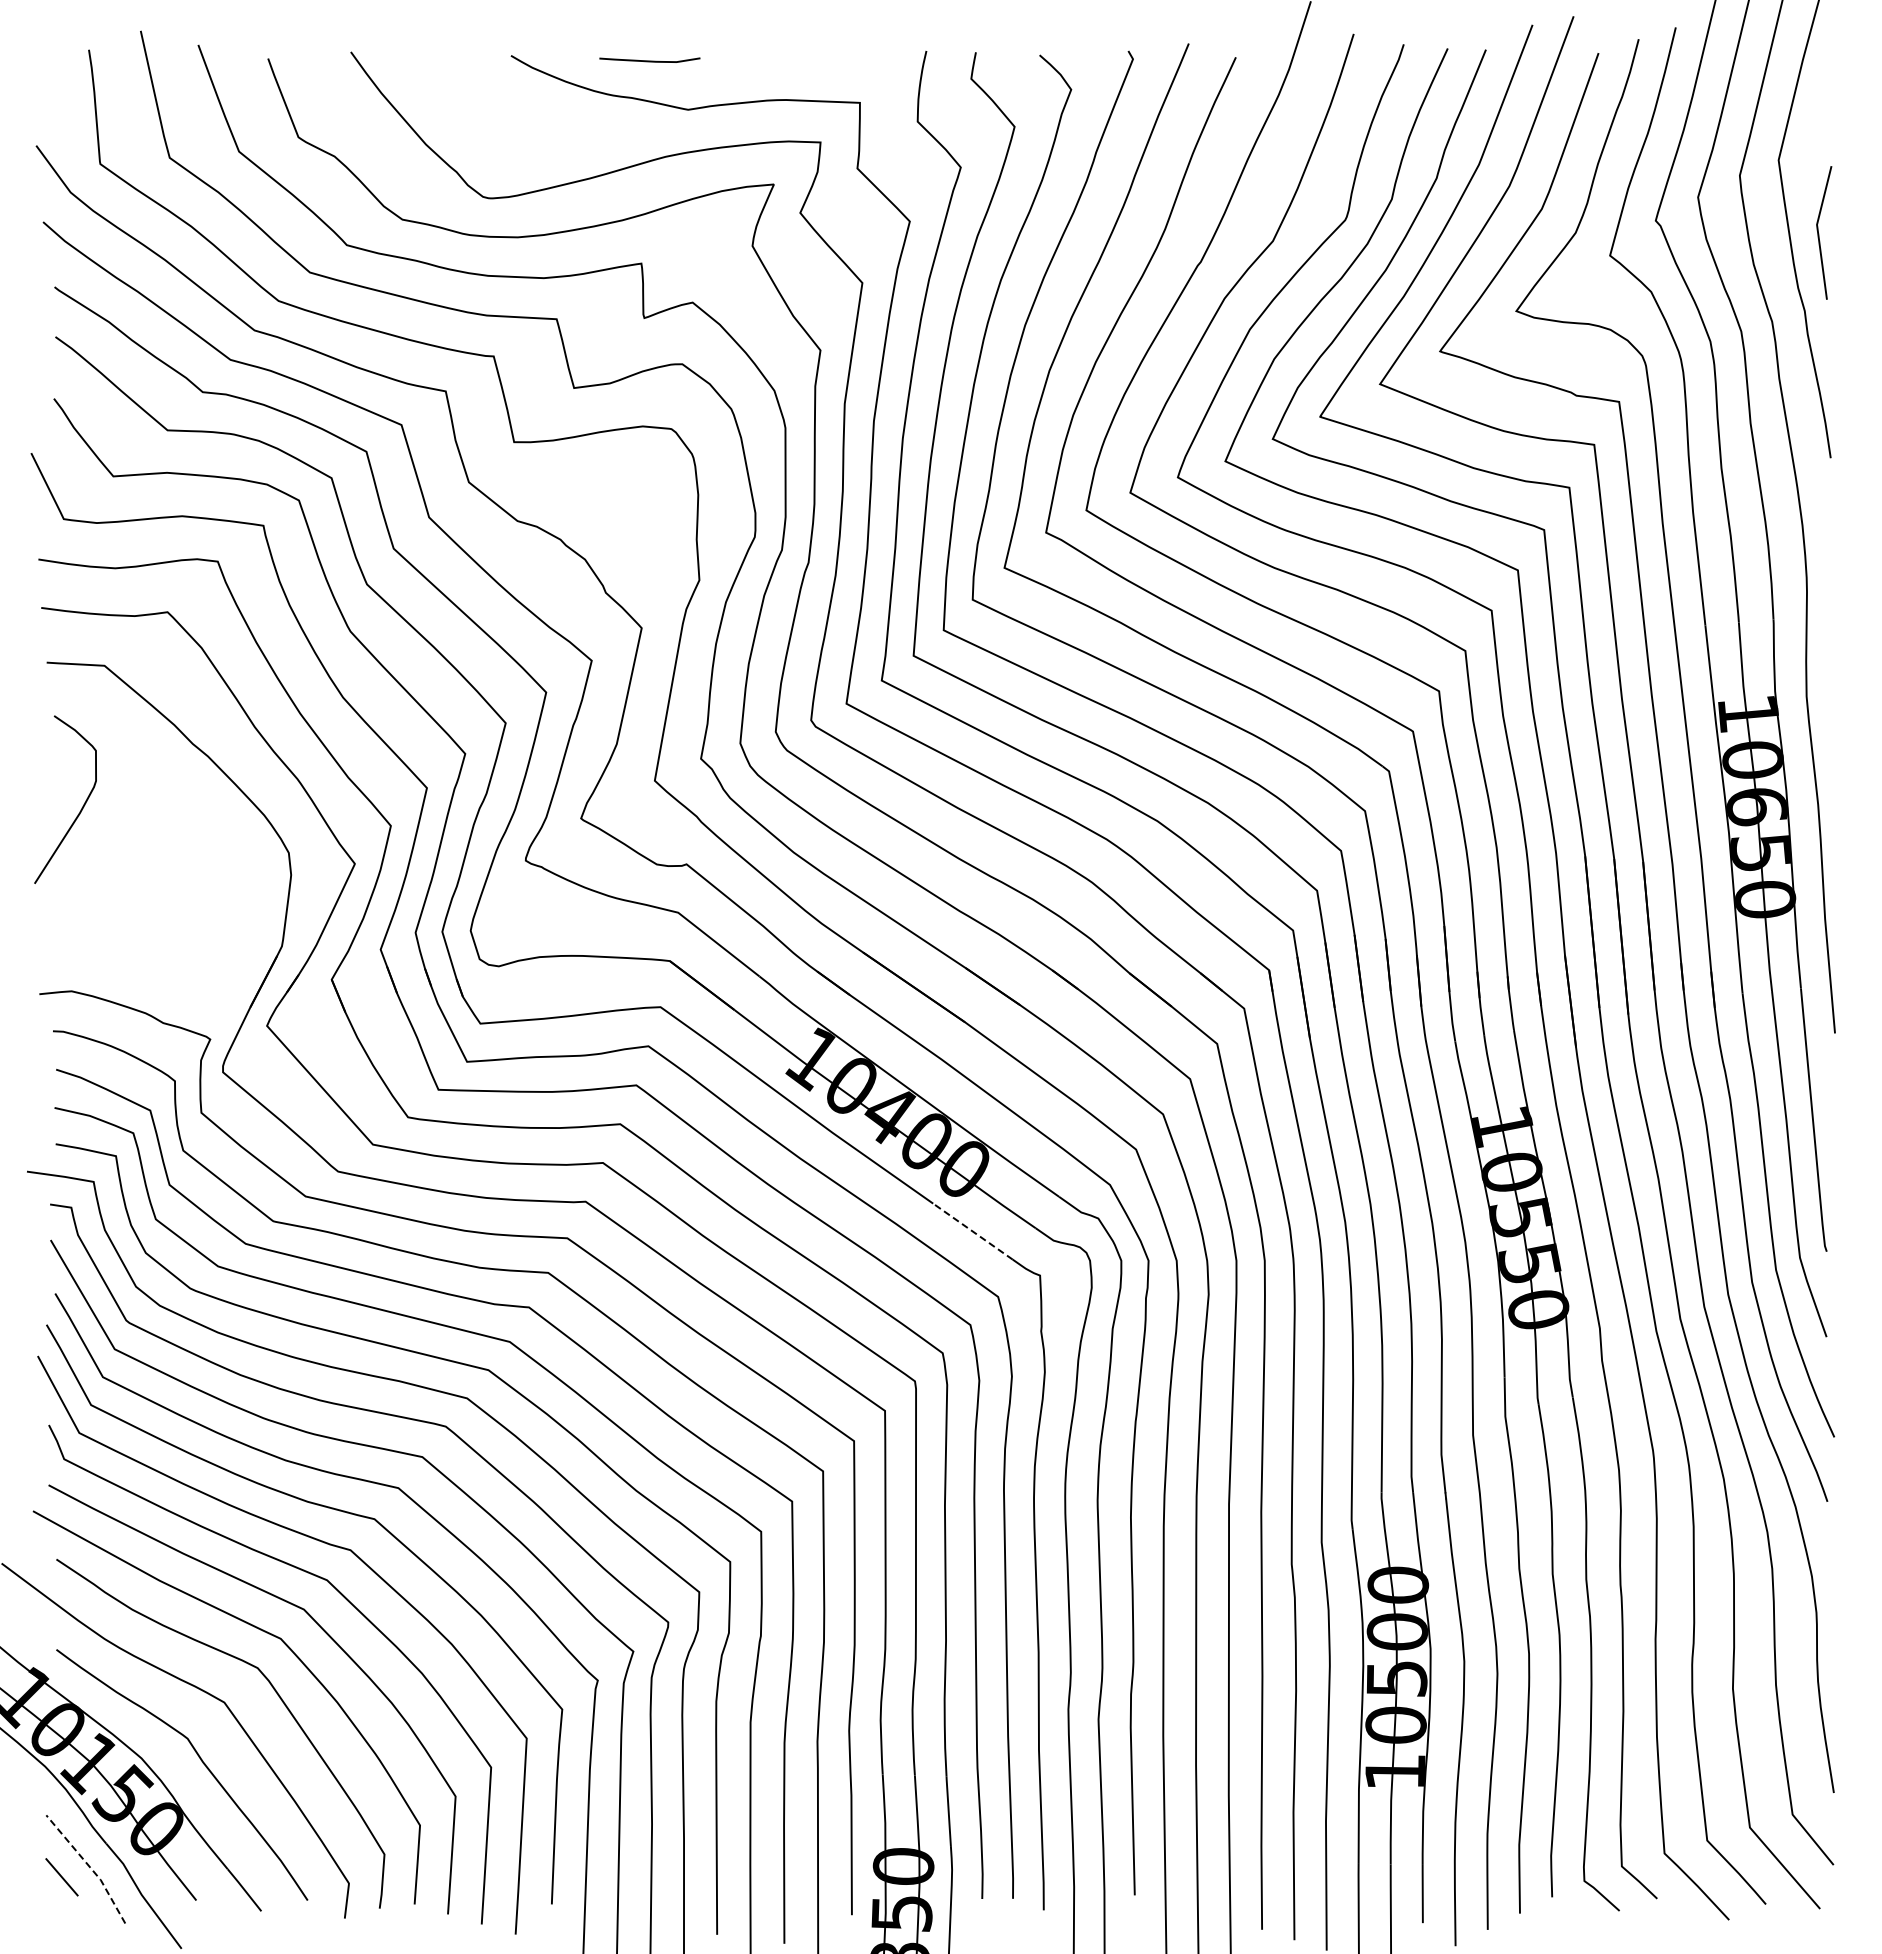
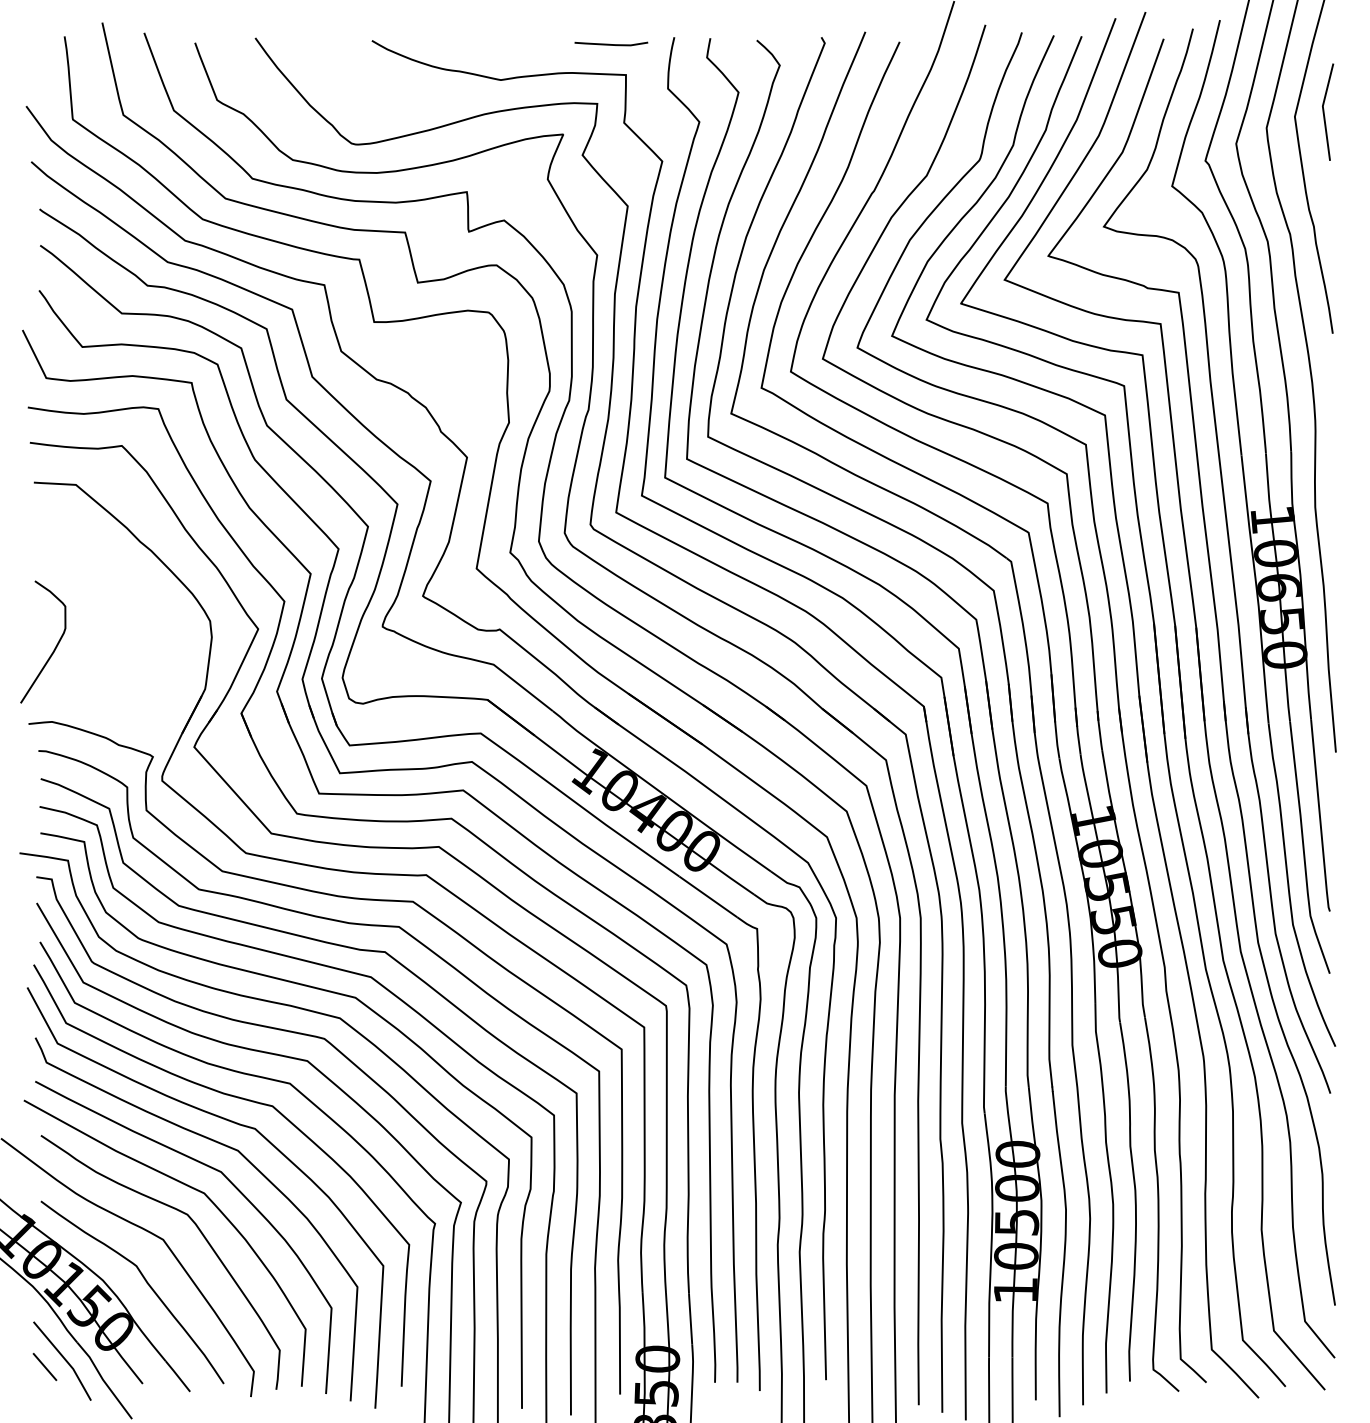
curve: (649, 60) -> (611, 44), moved
line: (1819, 233) -> (1324, 112), moved
curve: (80, 809) -> (54, 649), moved
line: (973, 1231) -> (708, 896), dashed -> solid
line: (89, 1867) -> (65, 1359), dashed -> solid

